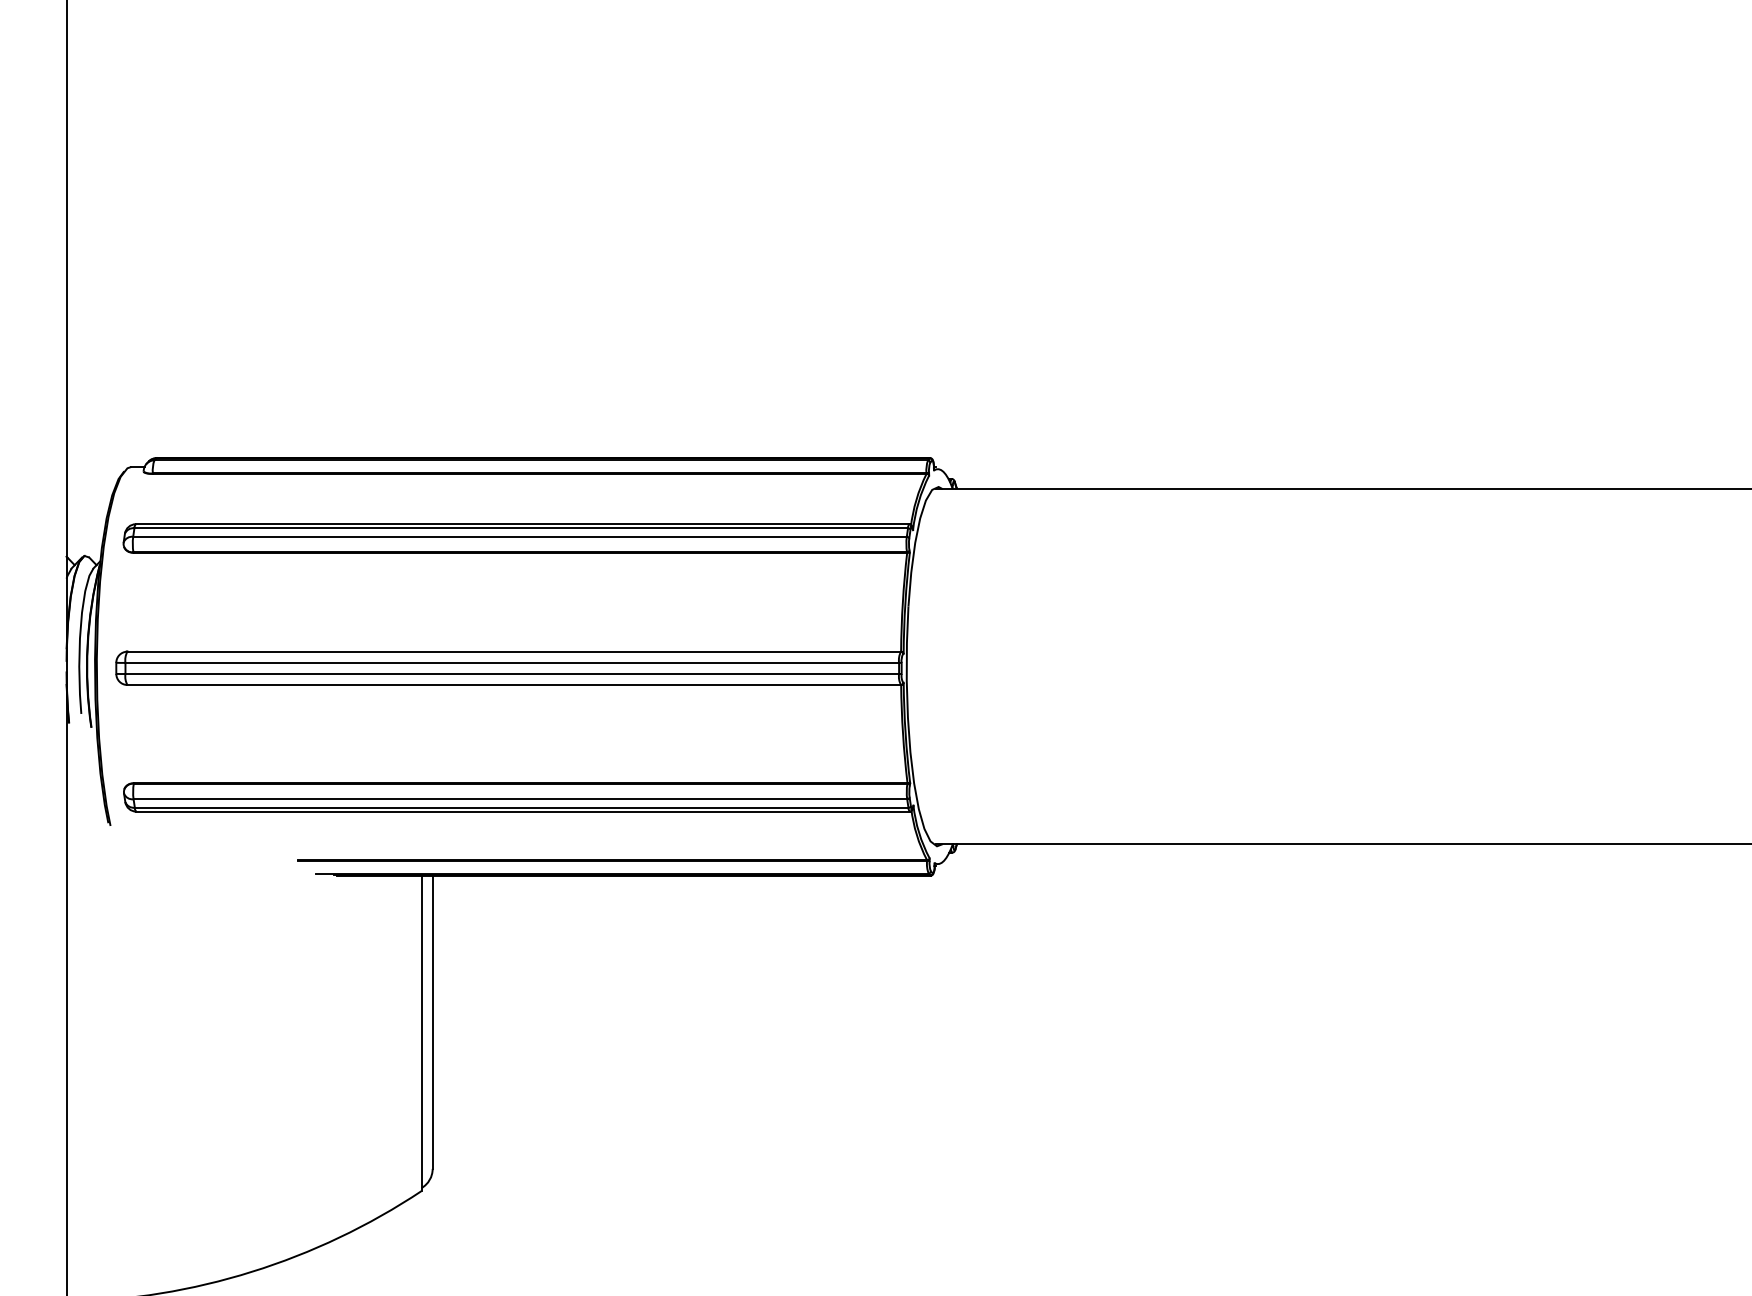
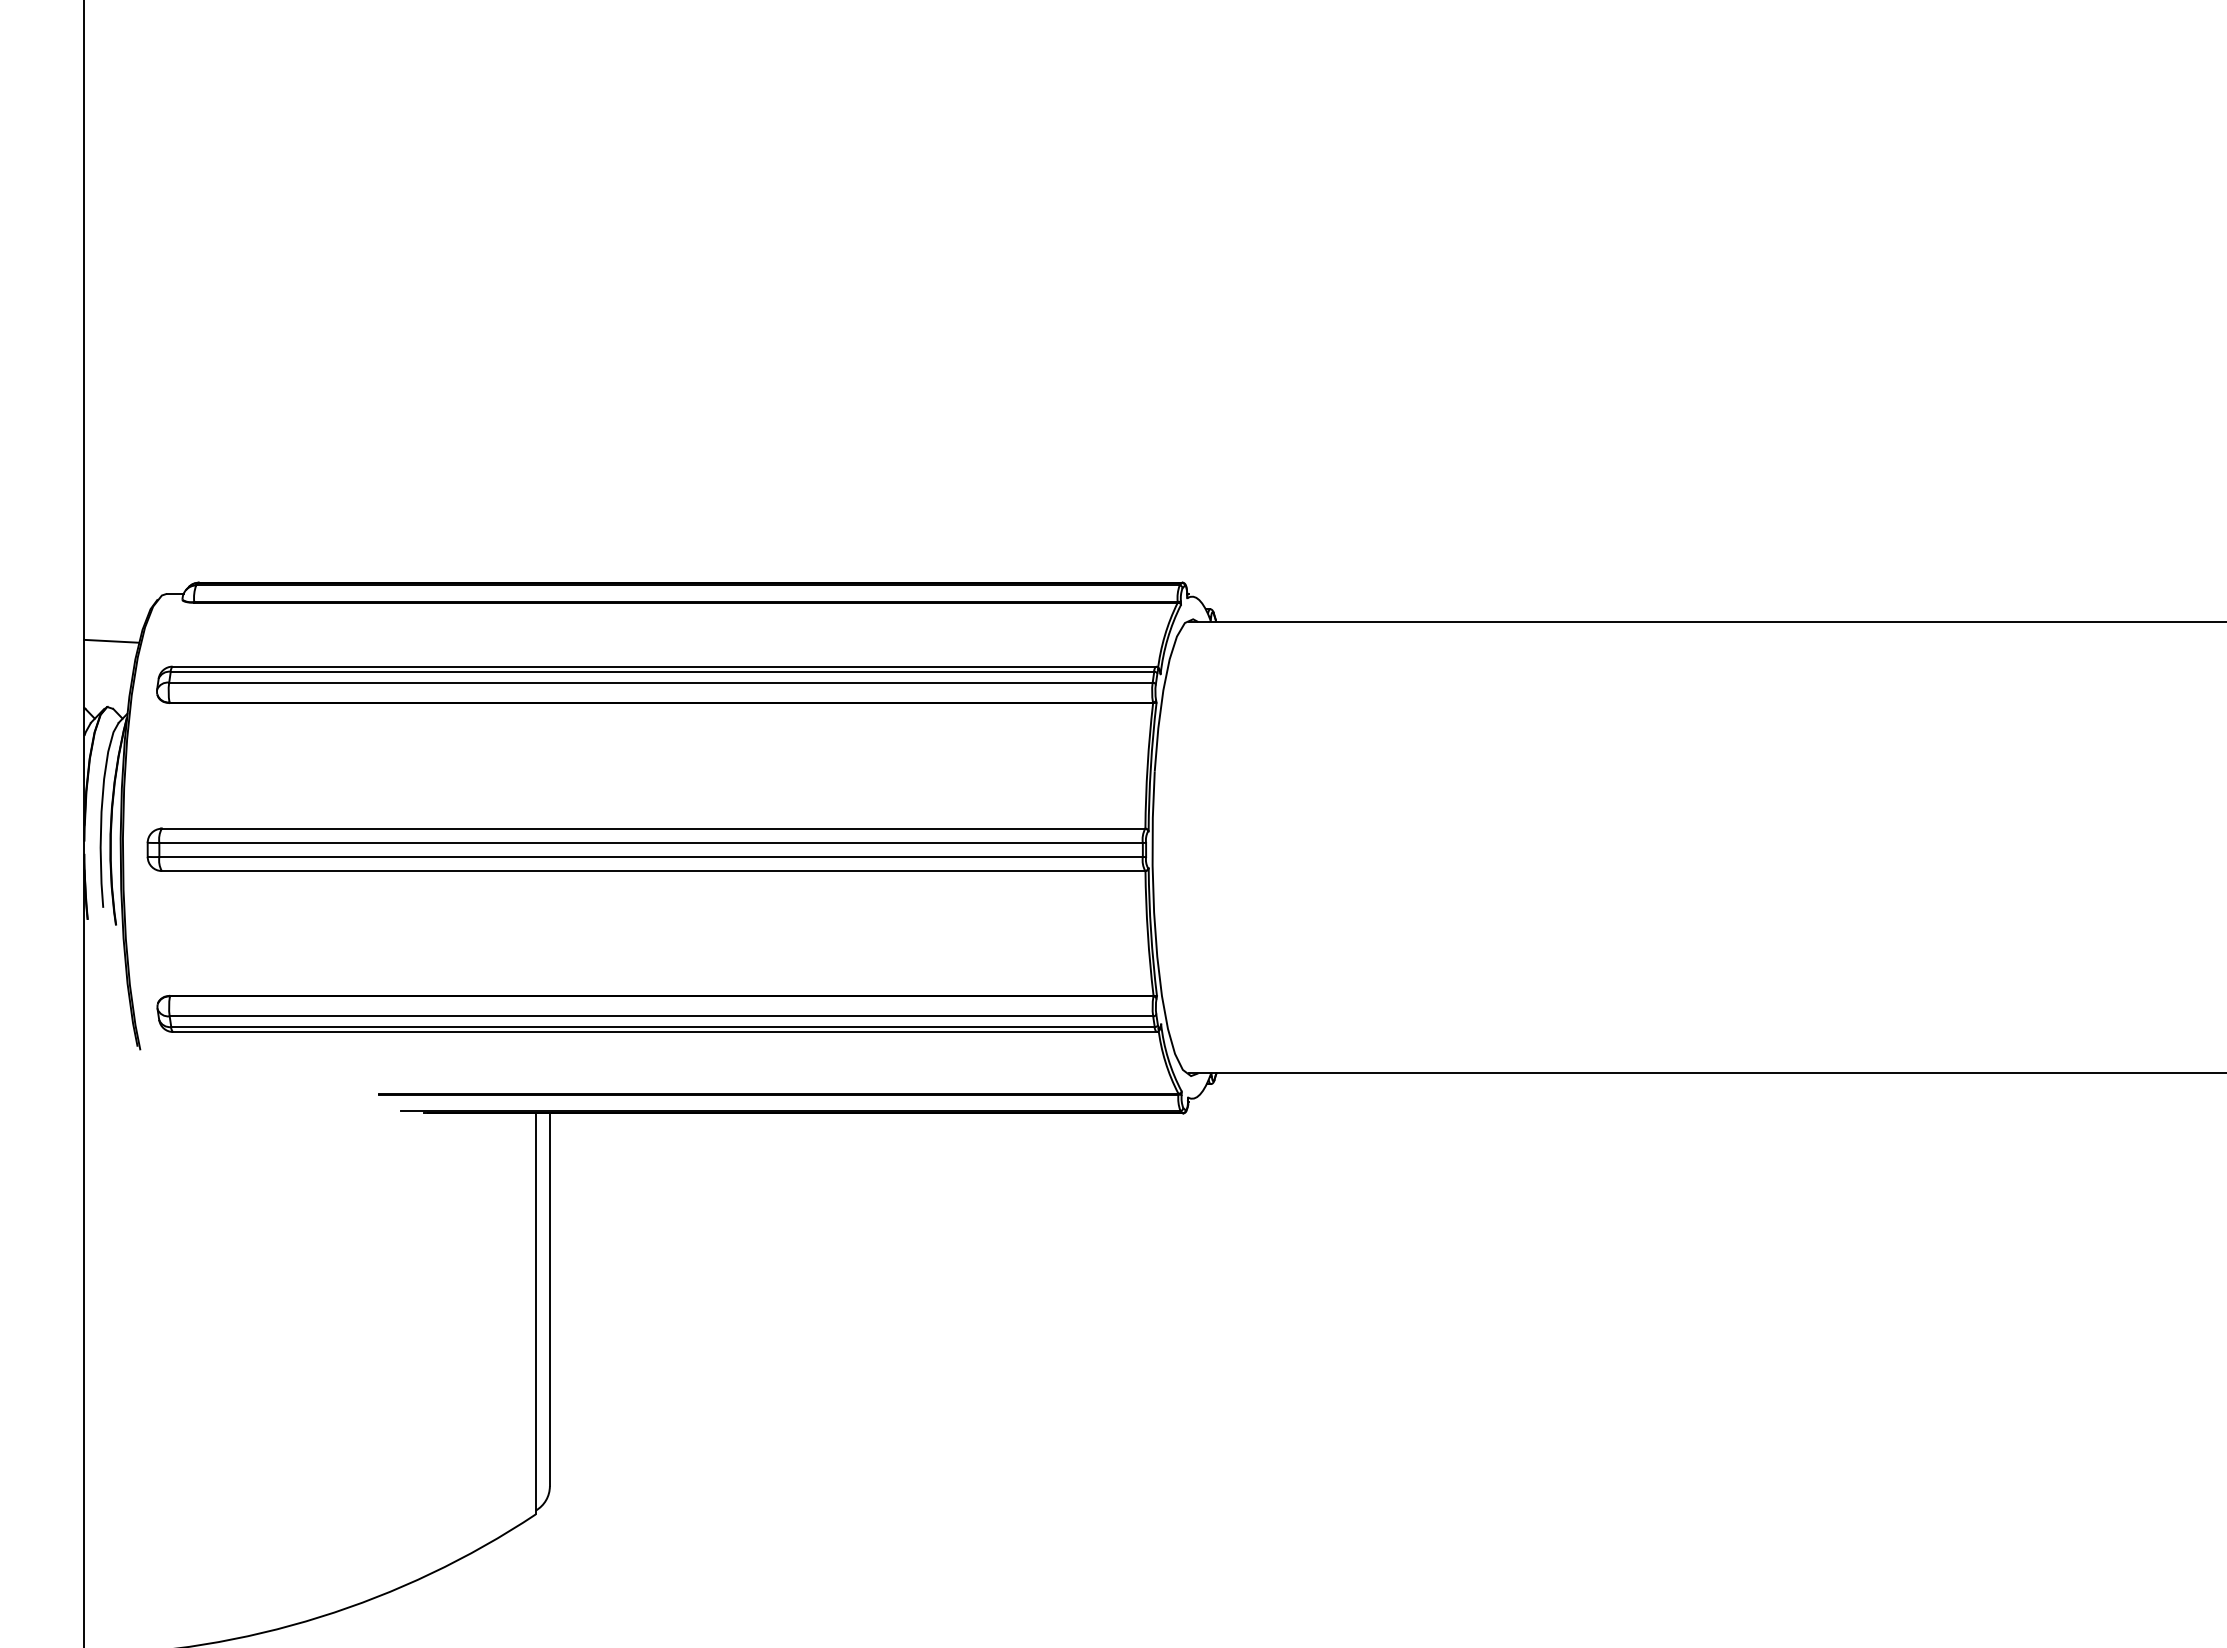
line: (87, 503) -> (111, 640), added

